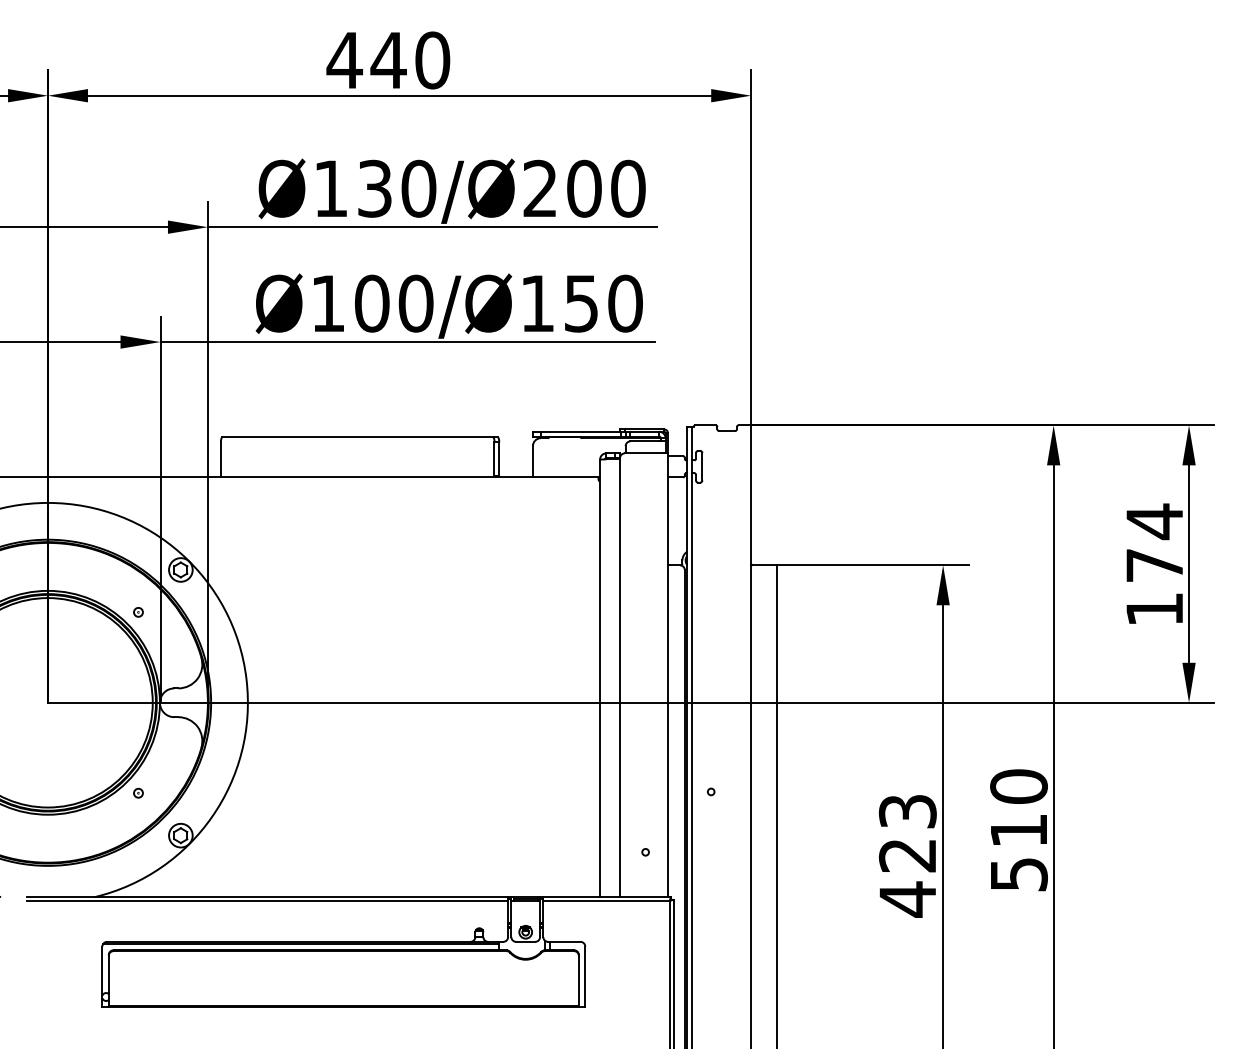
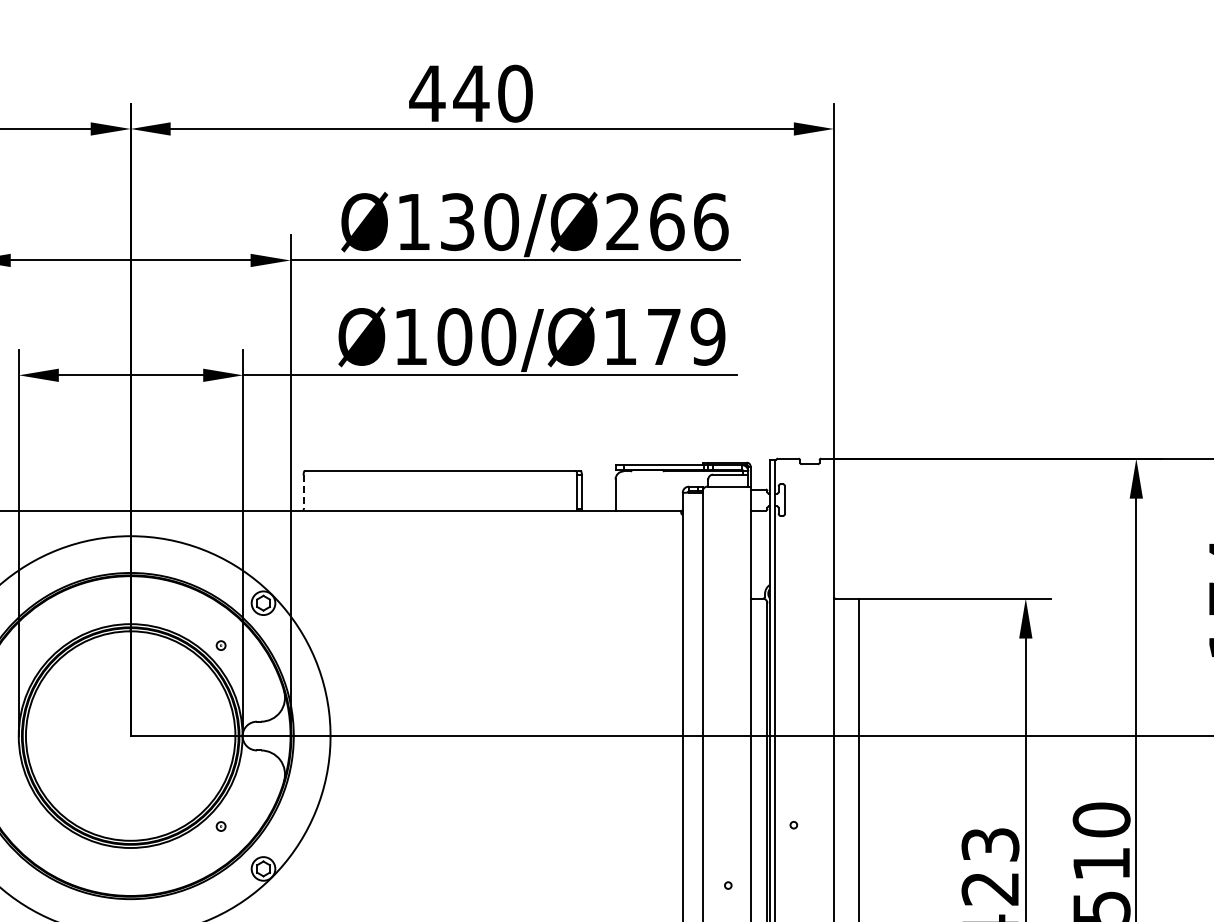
text: (606, 188) -> (689, 221), Ø130/Ø200 -> Ø130/Ø266
text: (603, 303) -> (686, 336), Ø100/Ø150 -> Ø100/Ø179
line: (221, 458) -> (304, 491), solid -> dashed

